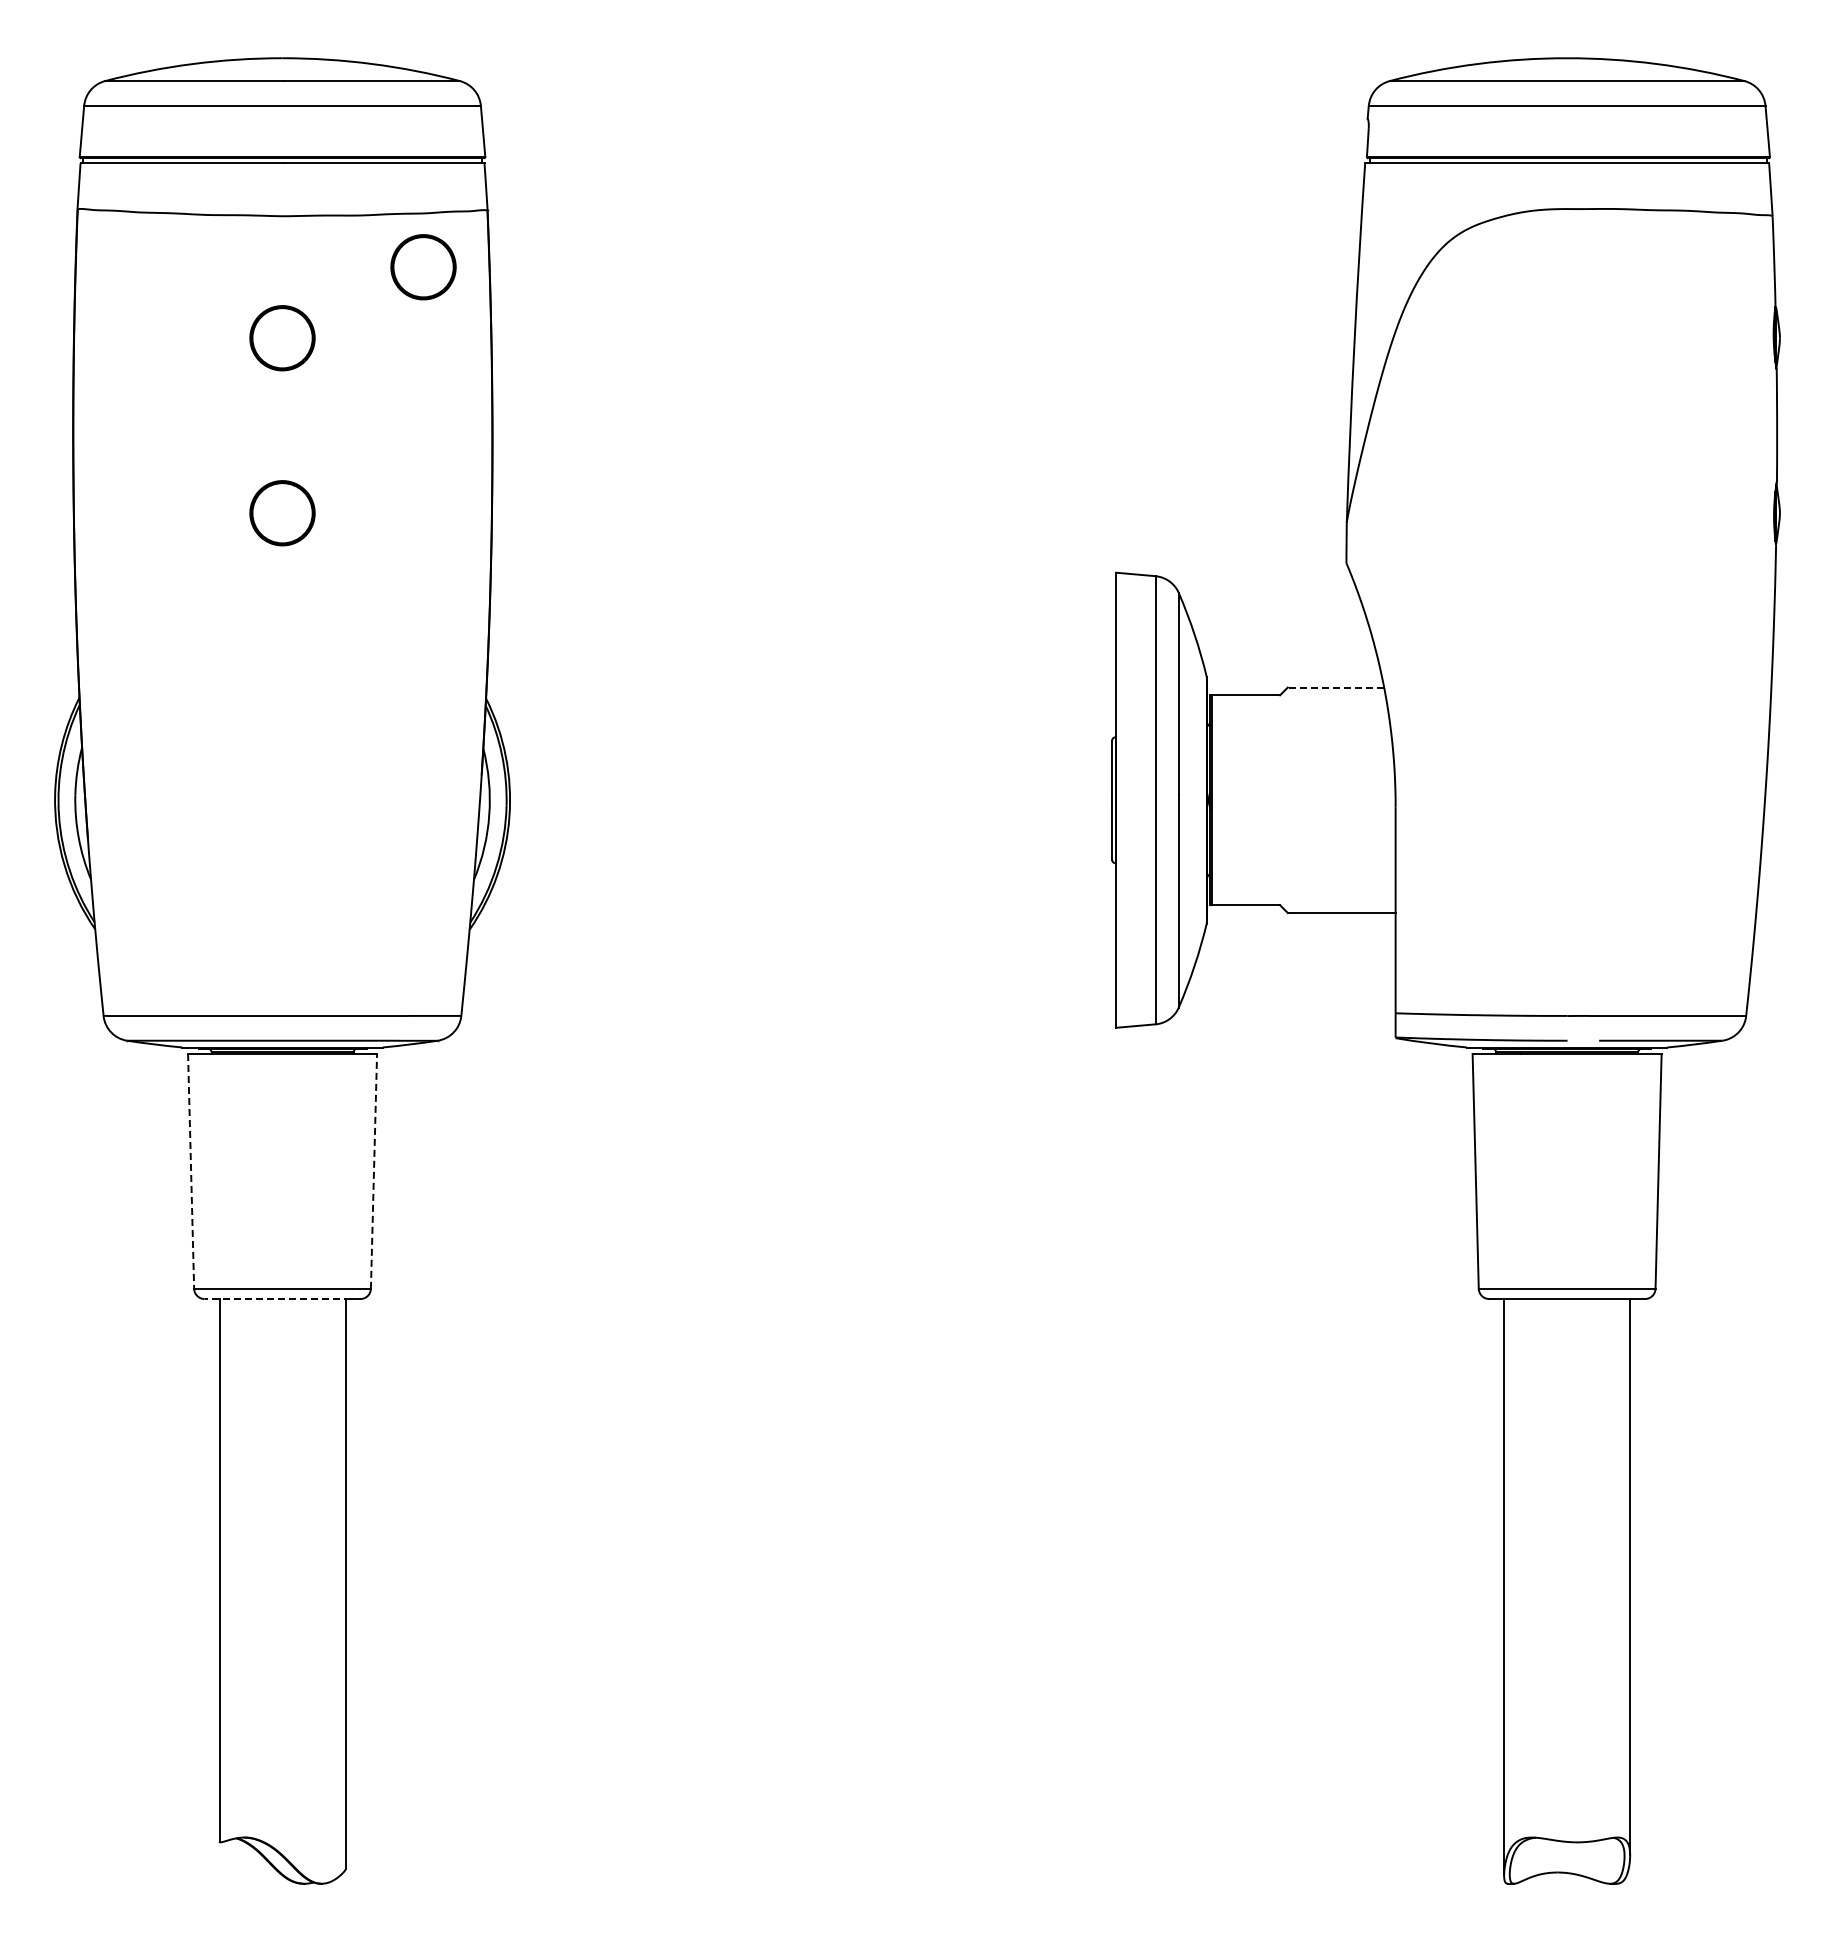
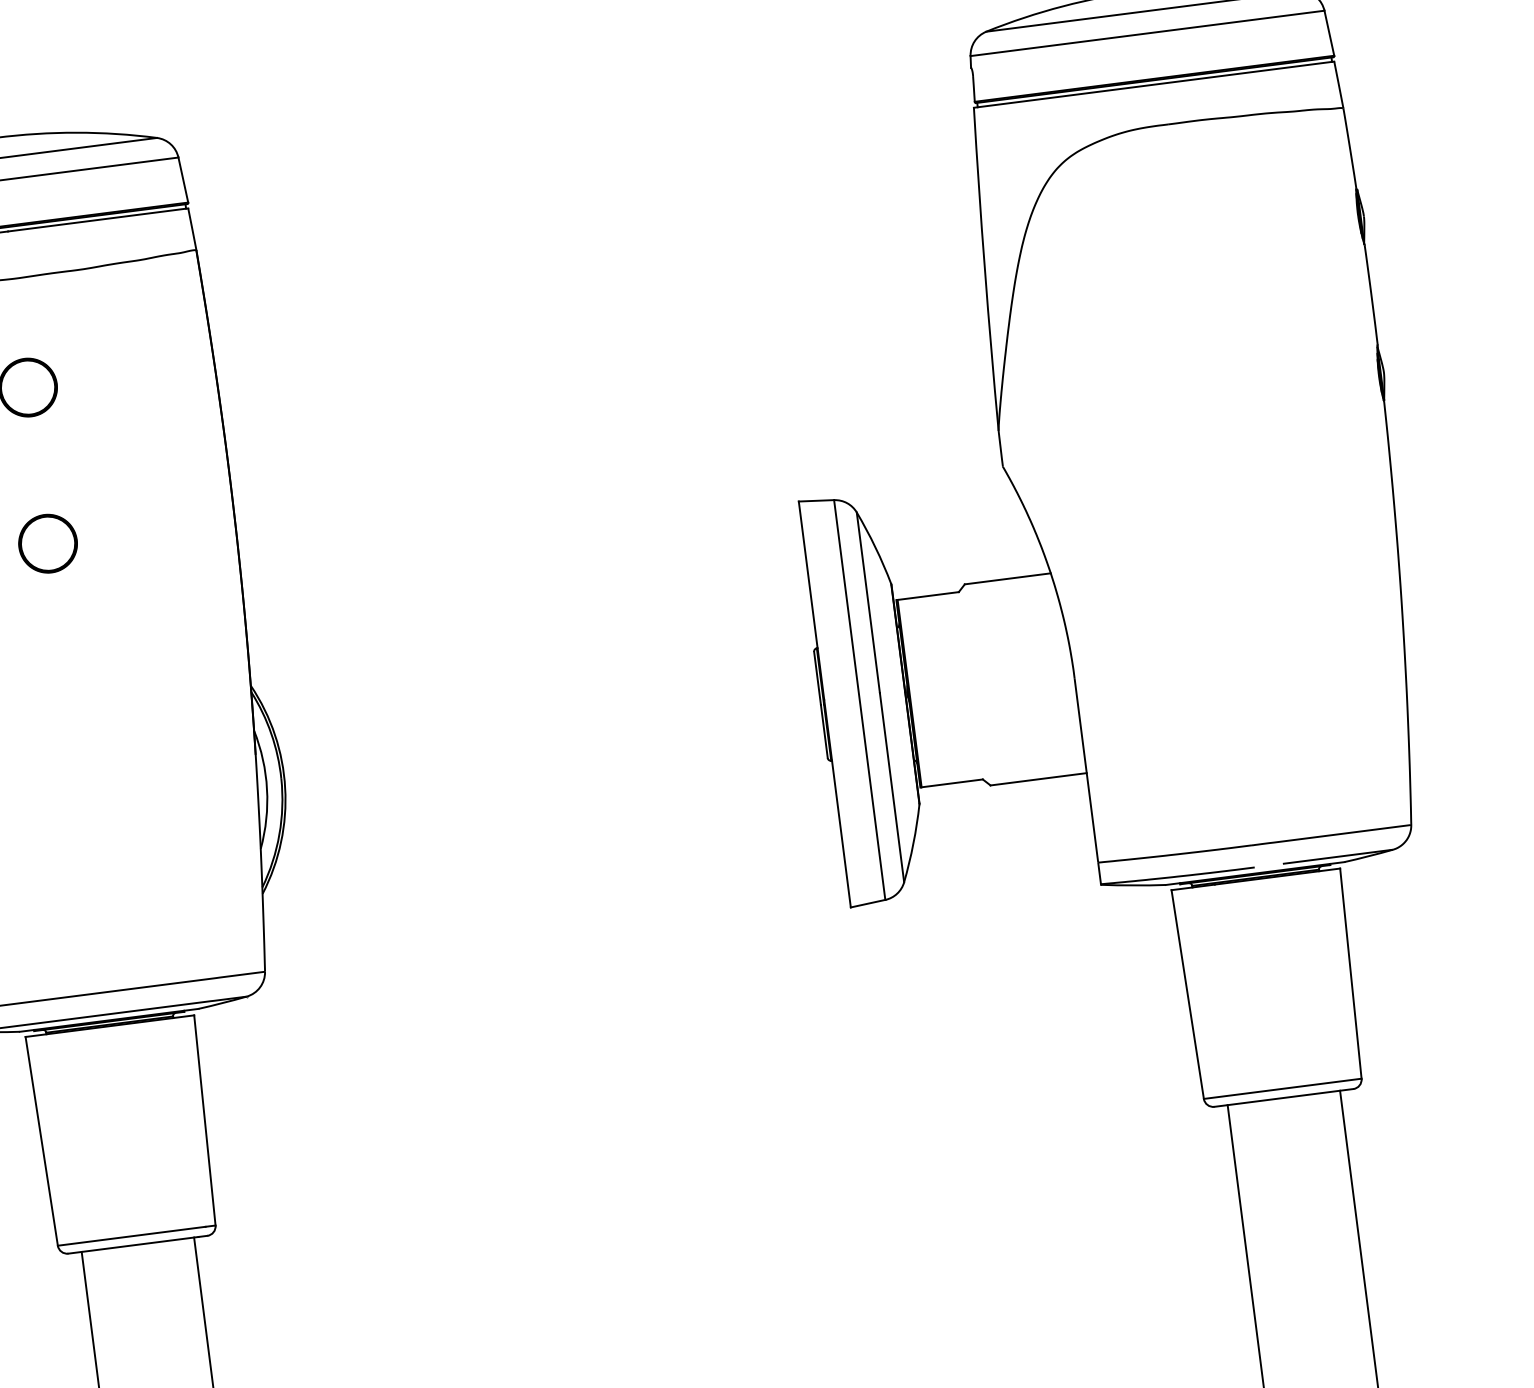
part: (423, 267) -> (145, 308), removed
line: (1335, 687) -> (1007, 578), dashed -> solid
line: (374, 1170) -> (205, 1119), dashed -> solid
line: (191, 1171) -> (42, 1141), dashed -> solid
line: (277, 1299) -> (133, 1245), dashed -> solid

